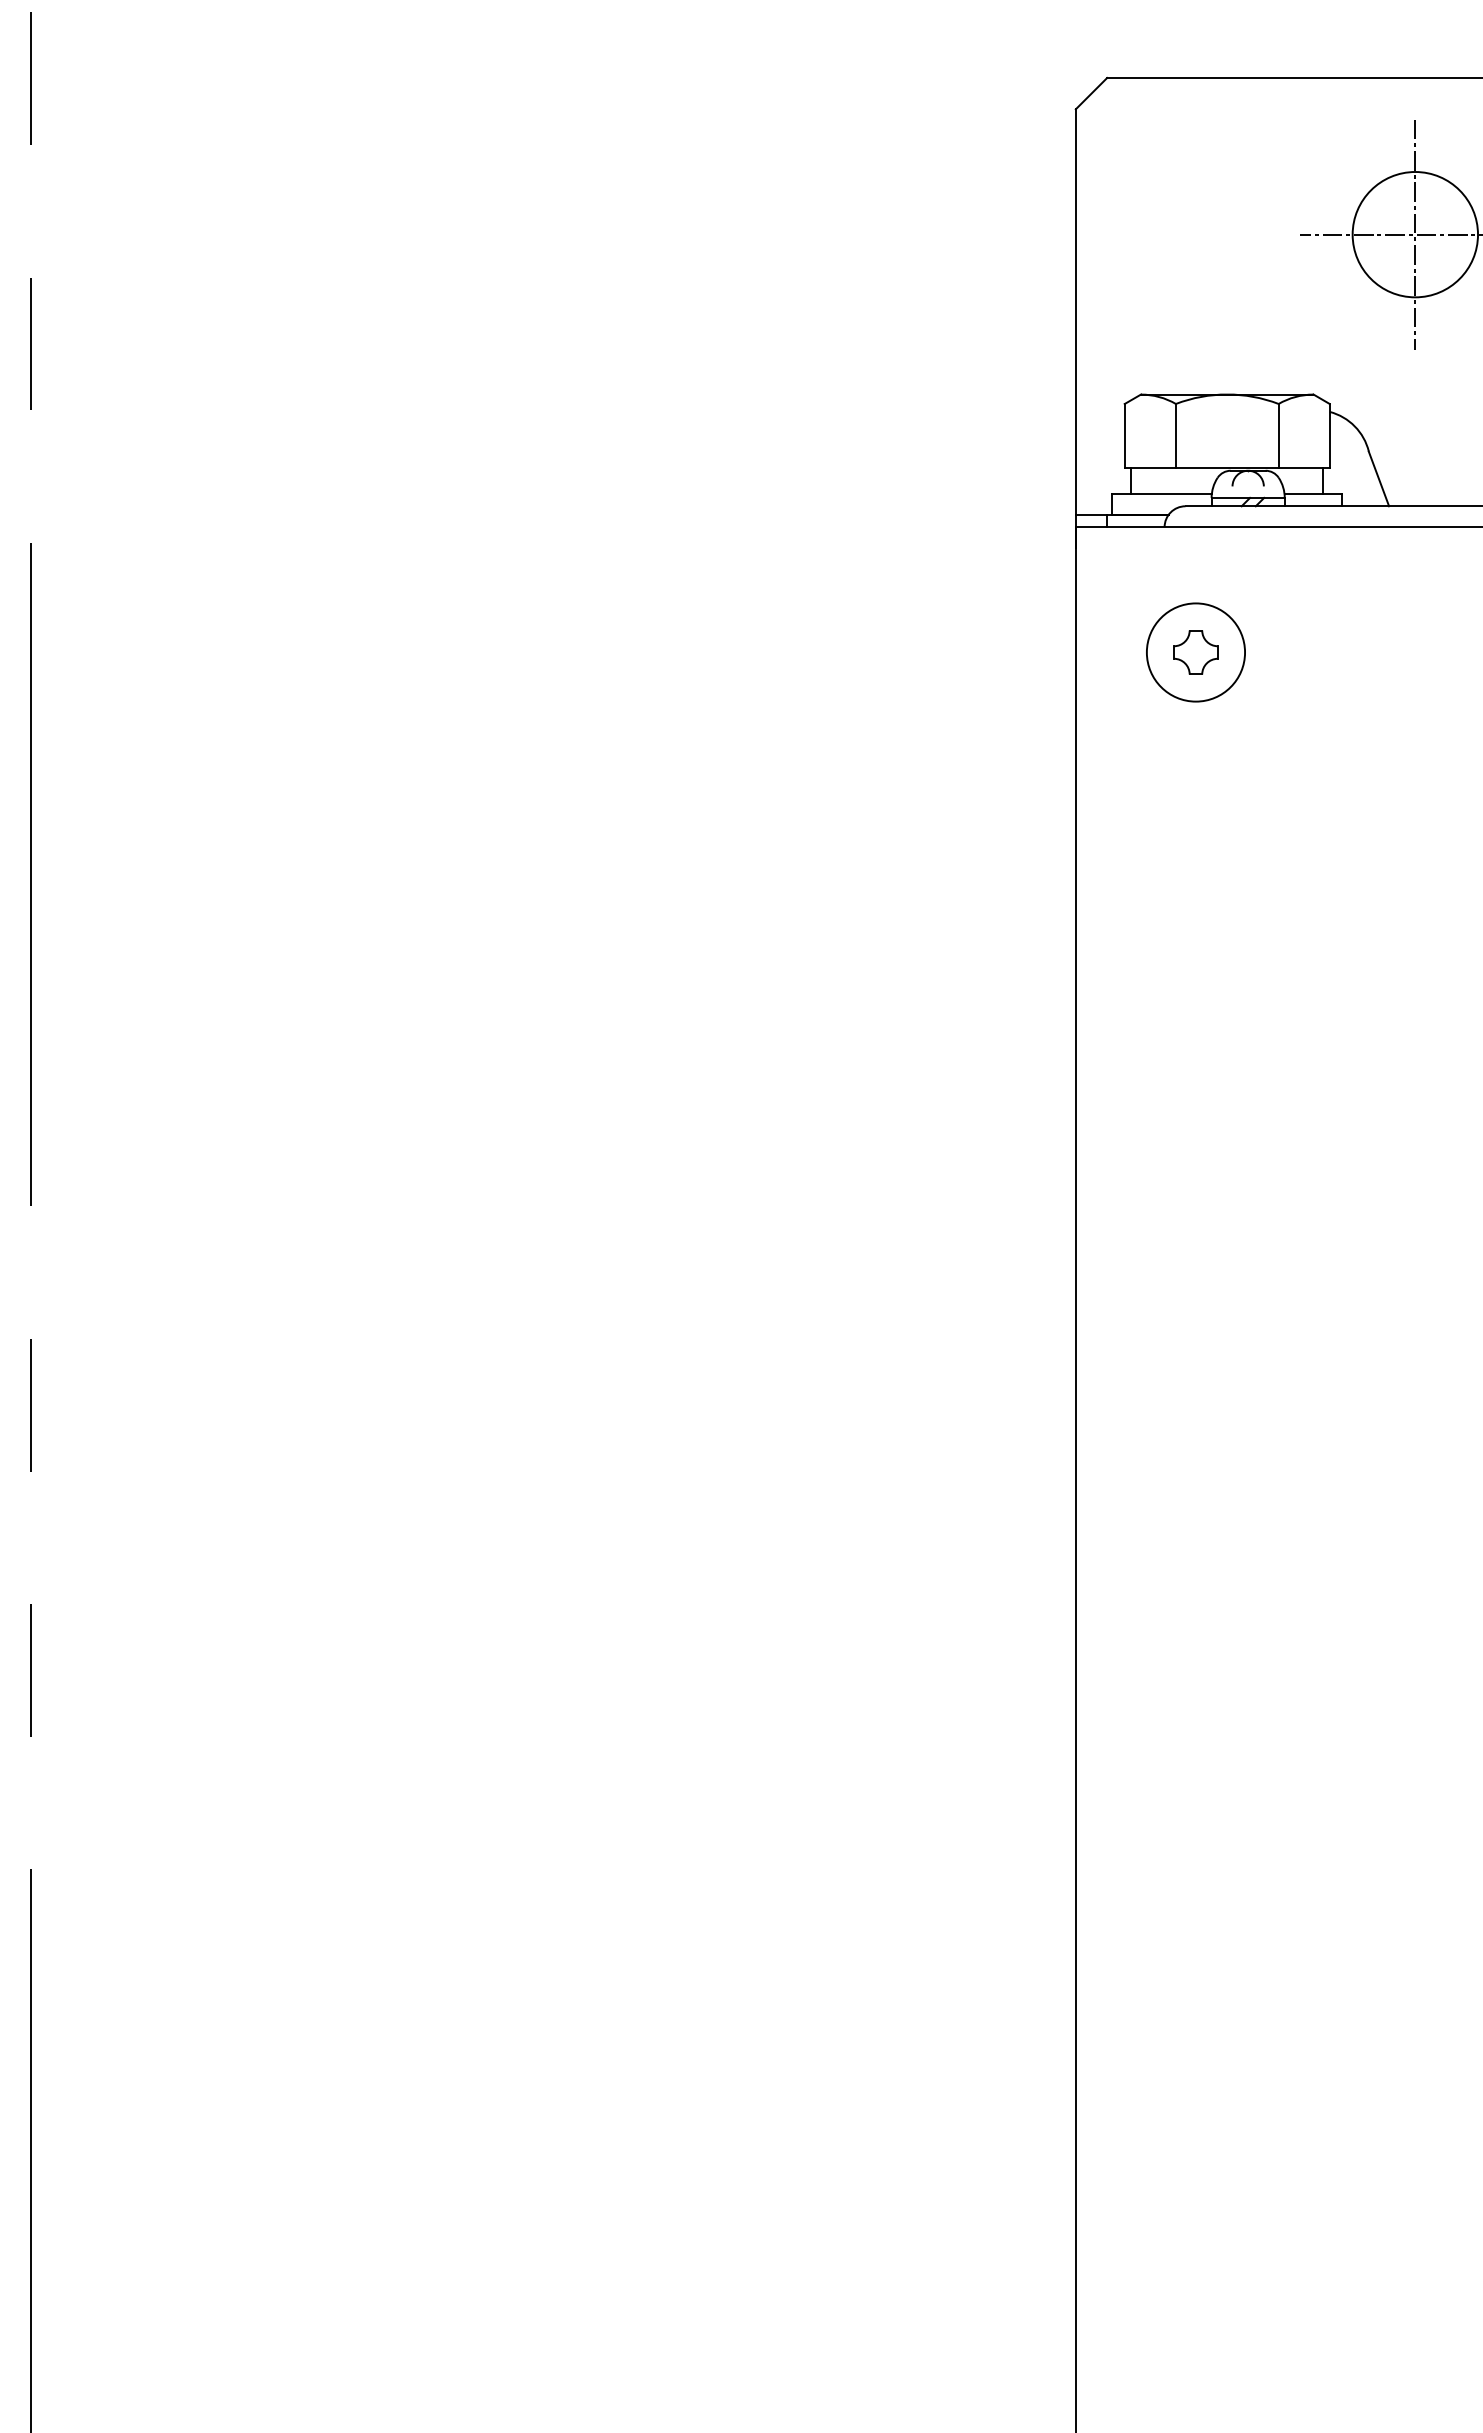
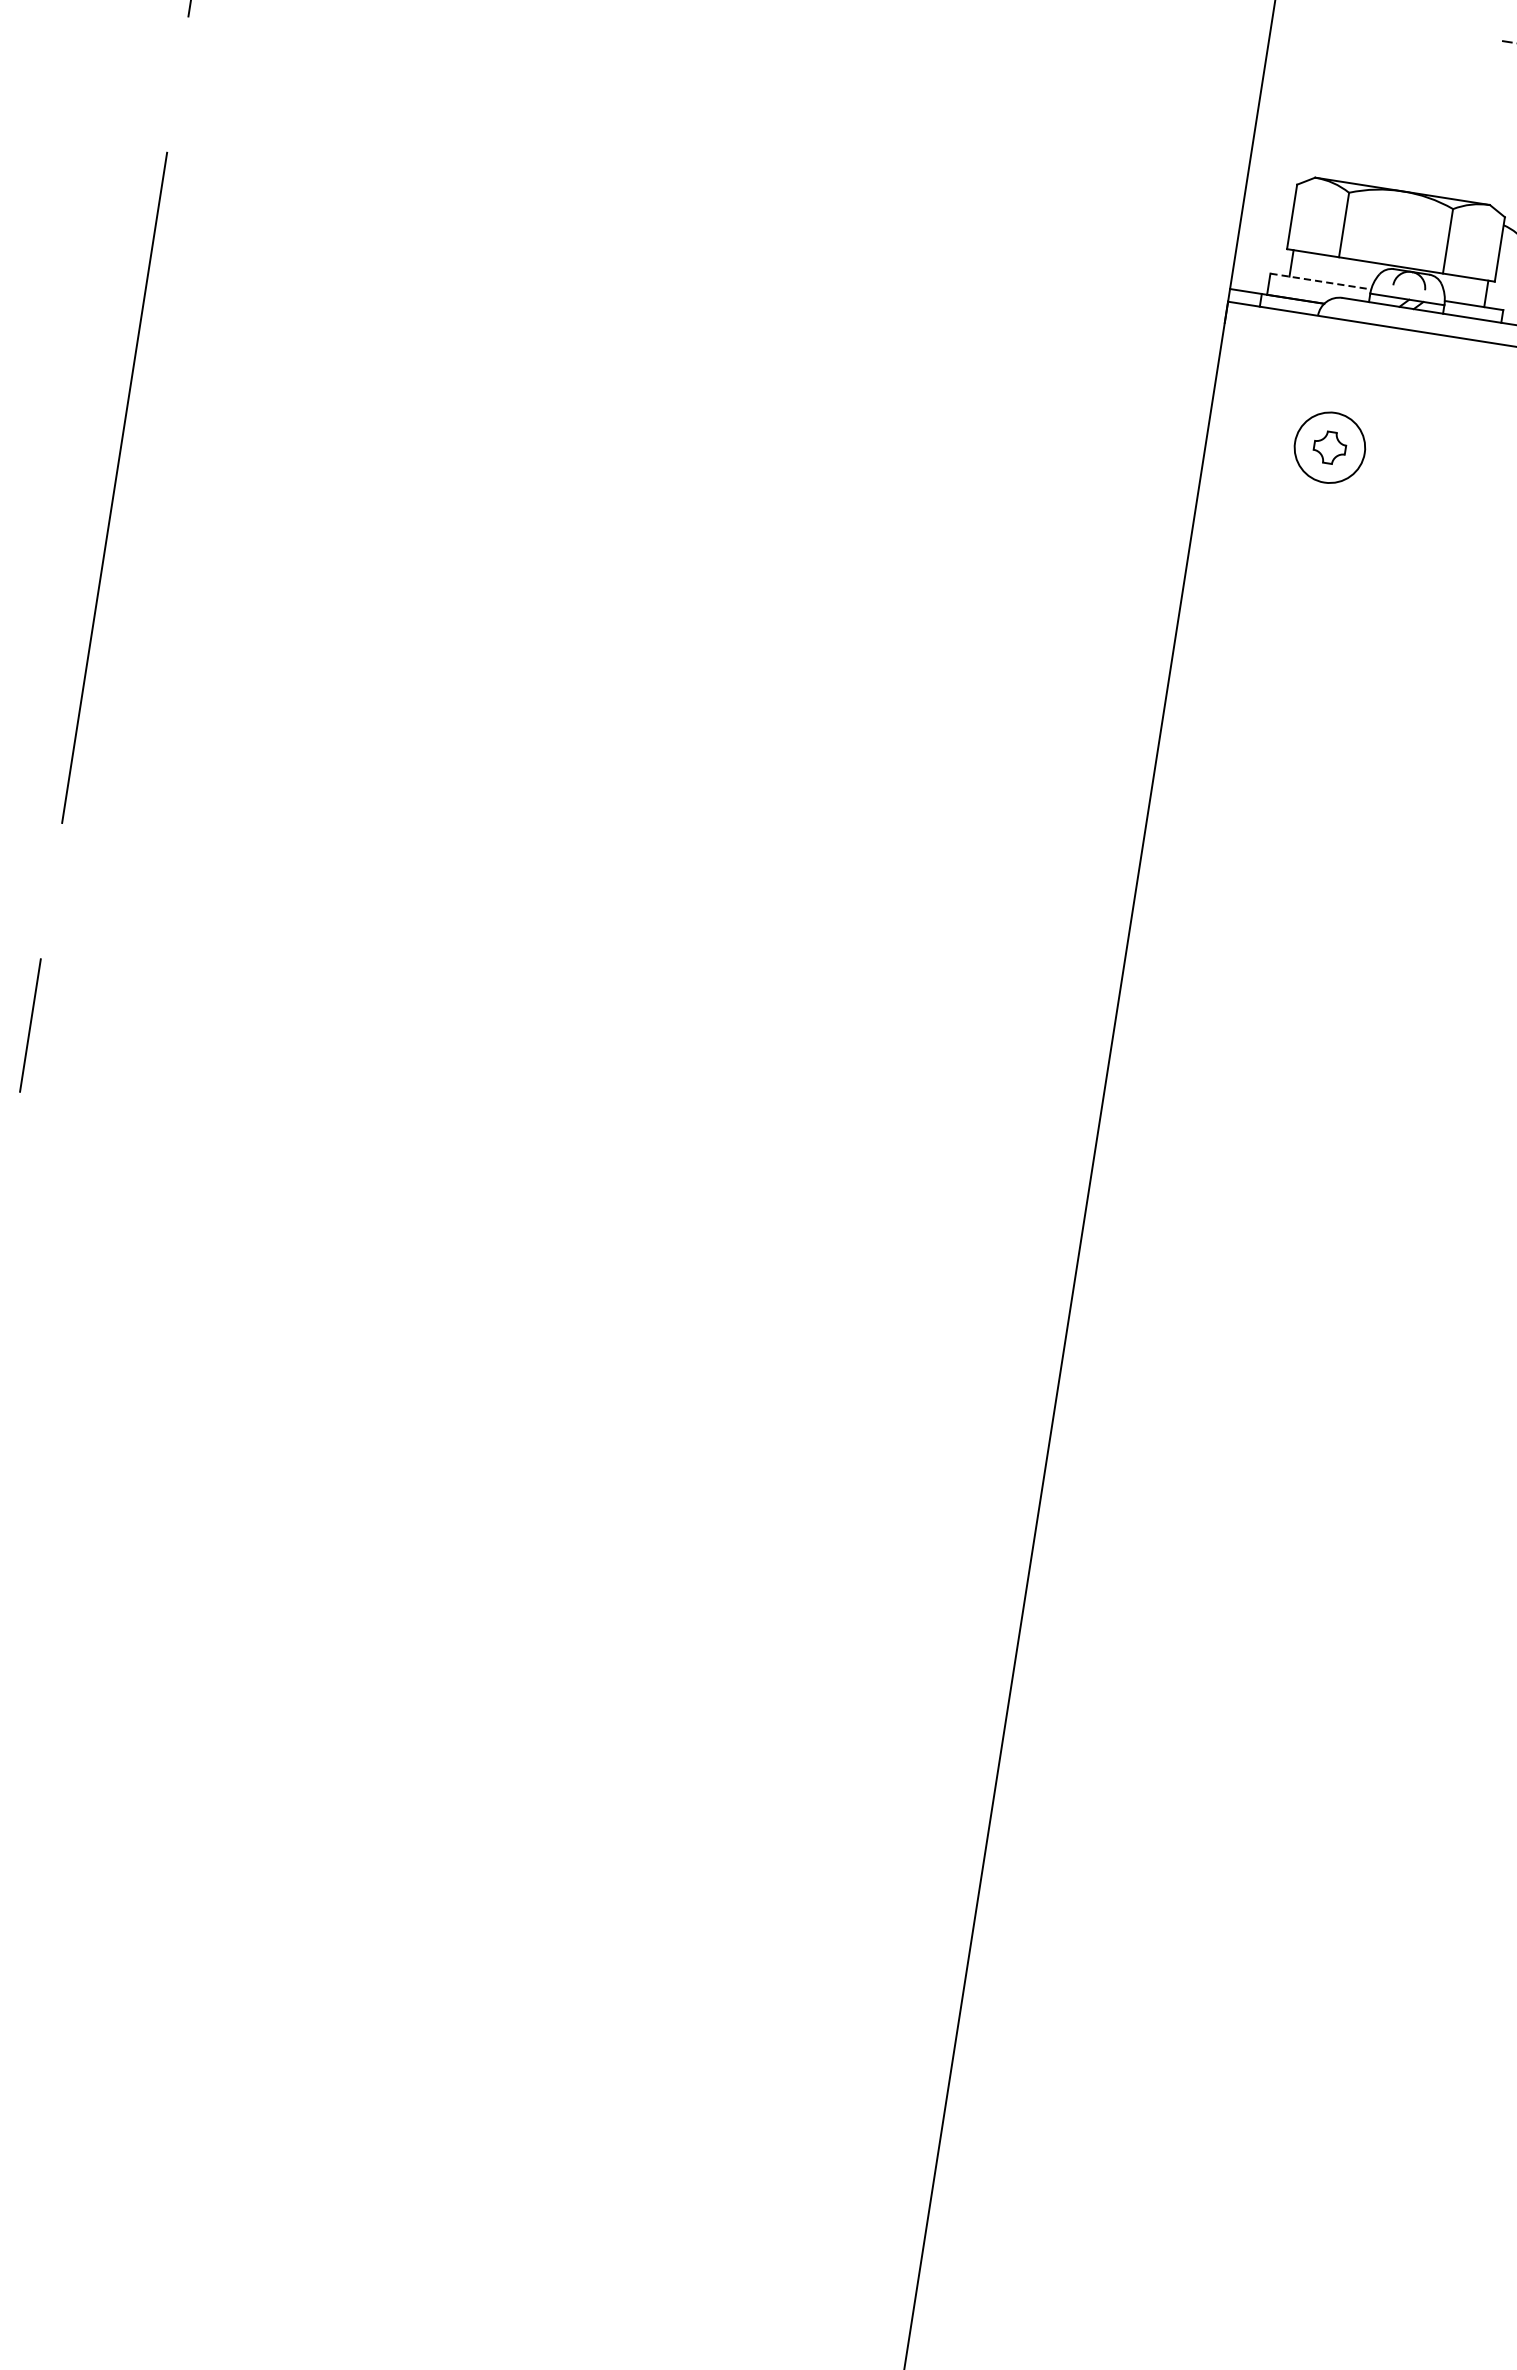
line: (1162, 493) -> (1321, 281), solid -> dashed
part: (1195, 652) -> (1329, 447), size x0.7

